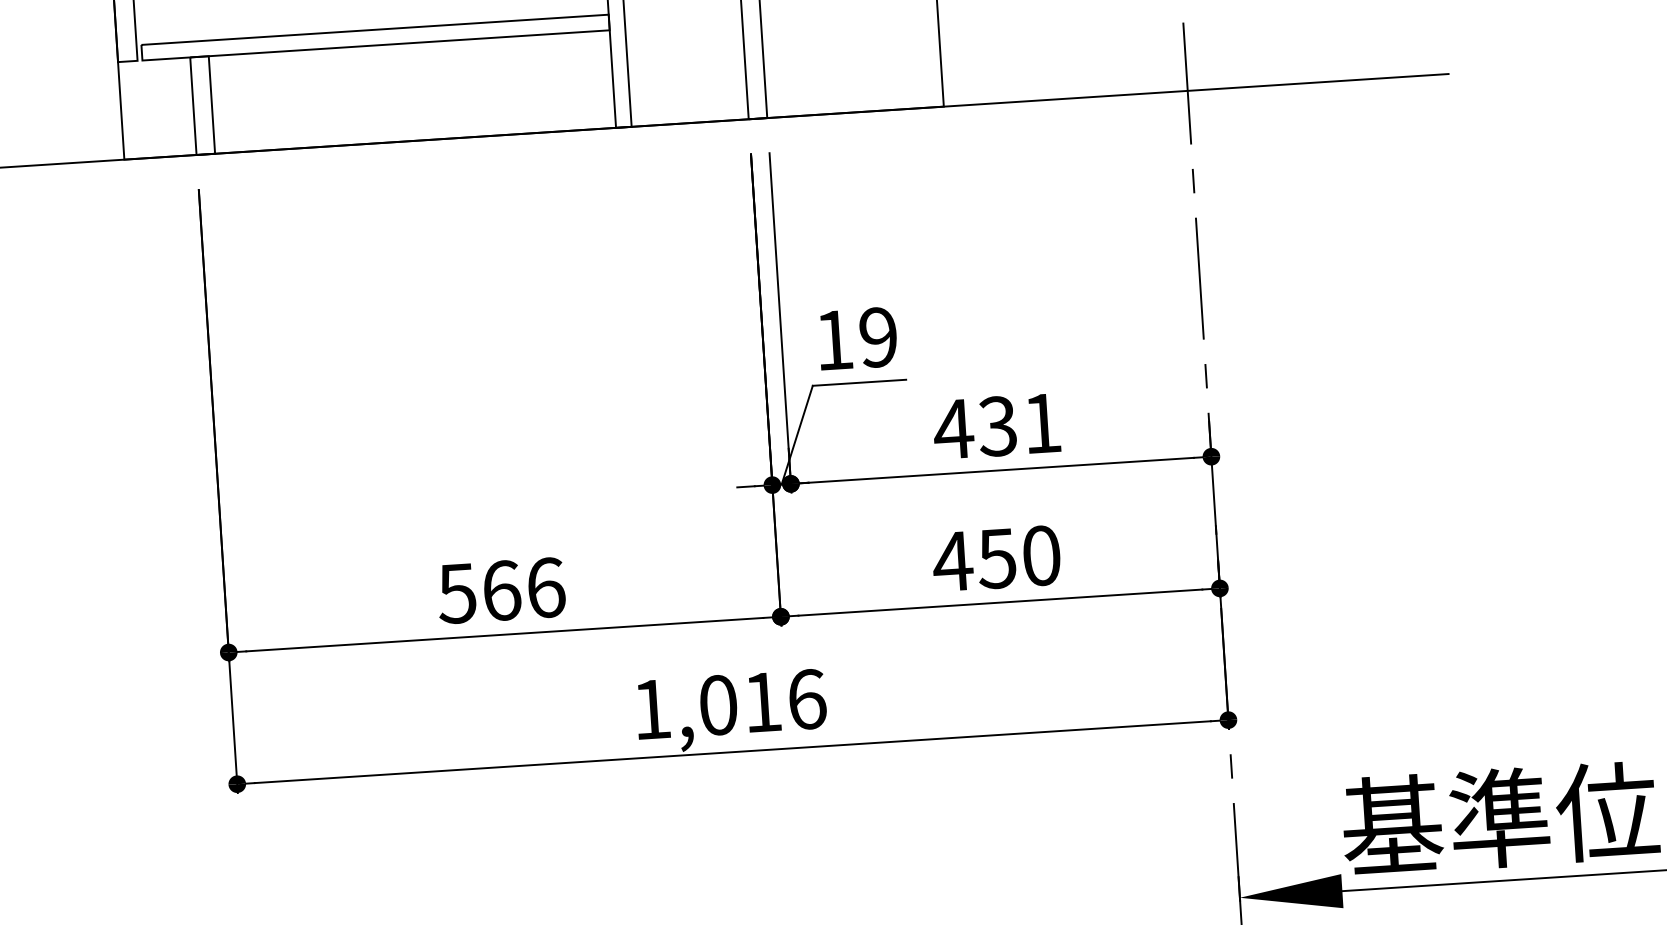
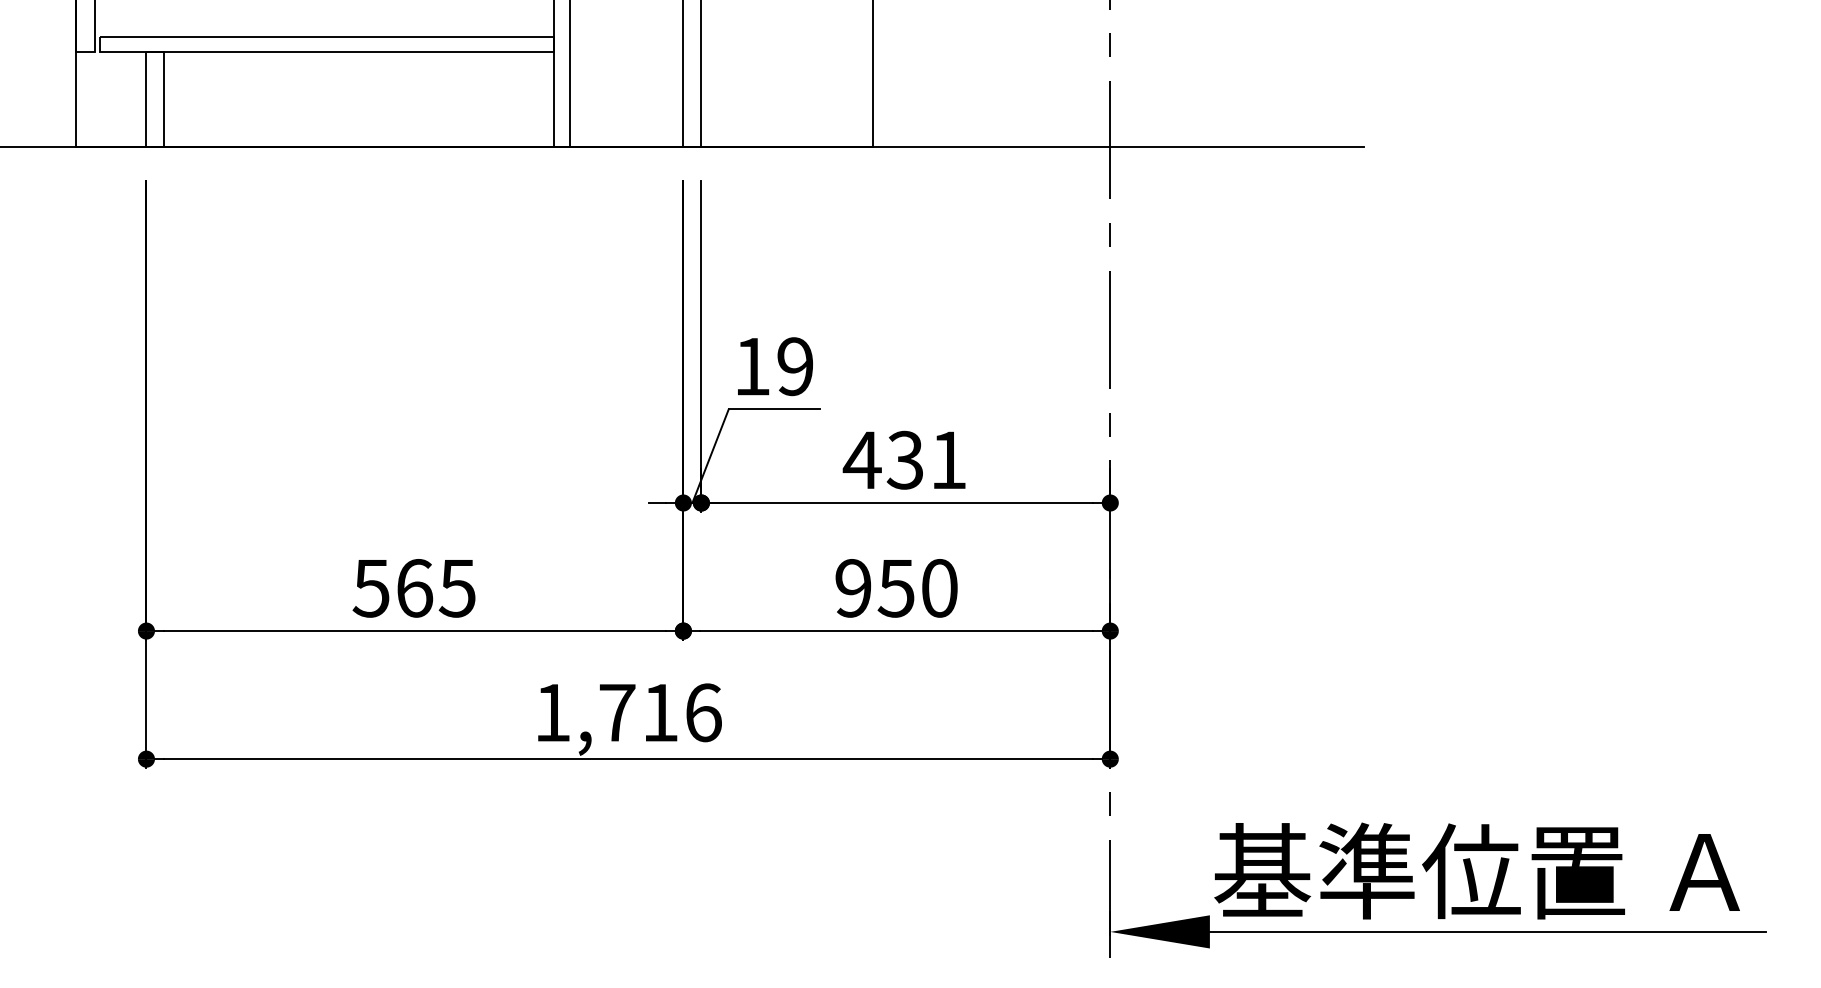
text: (951, 561) -> (852, 588), 450 -> 950
text: (545, 588) -> (457, 588), 566 -> 565
text: (718, 704) -> (617, 712), 1,016 -> 1,716

